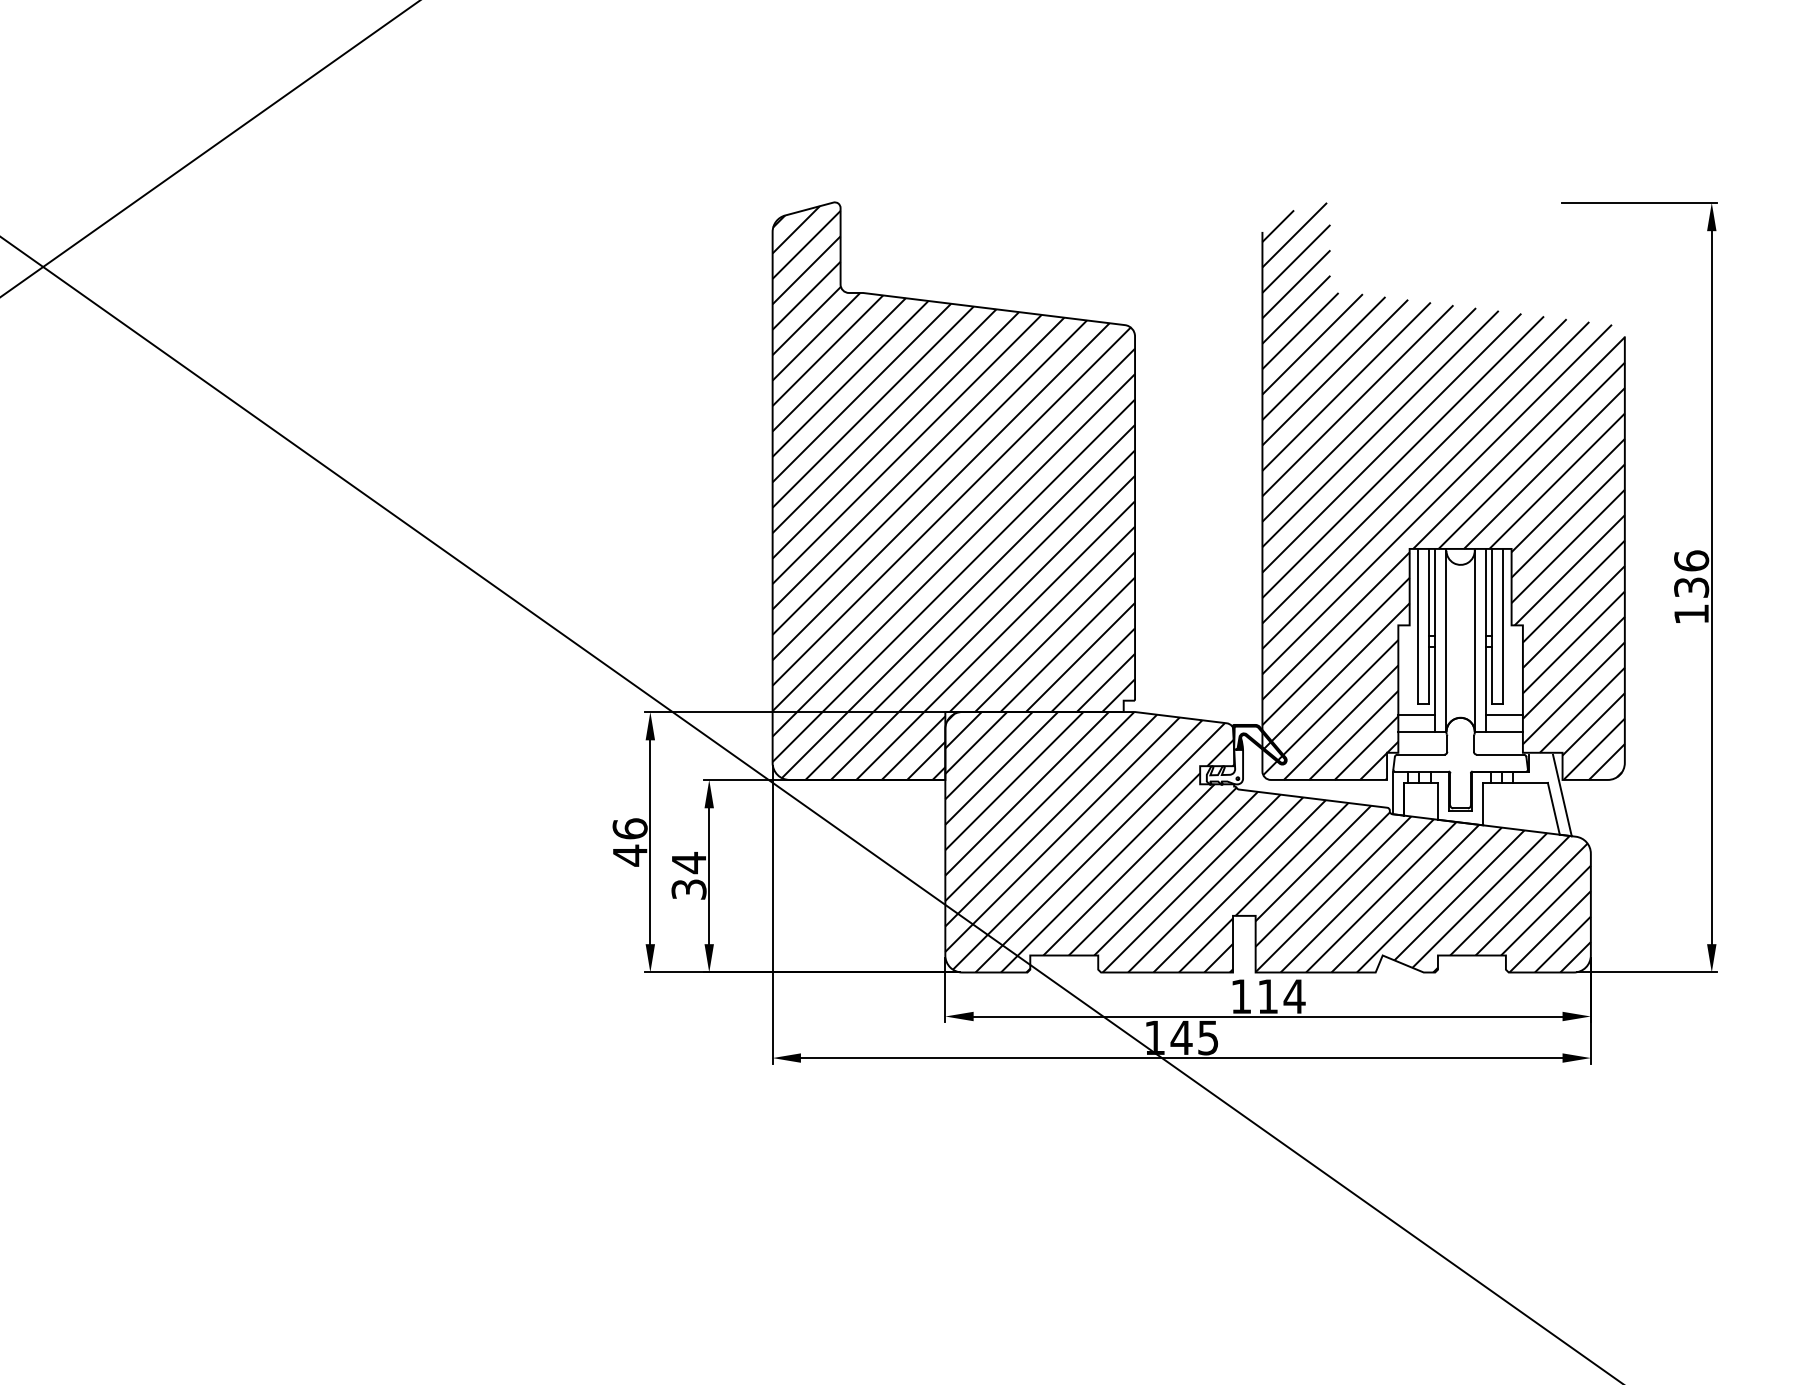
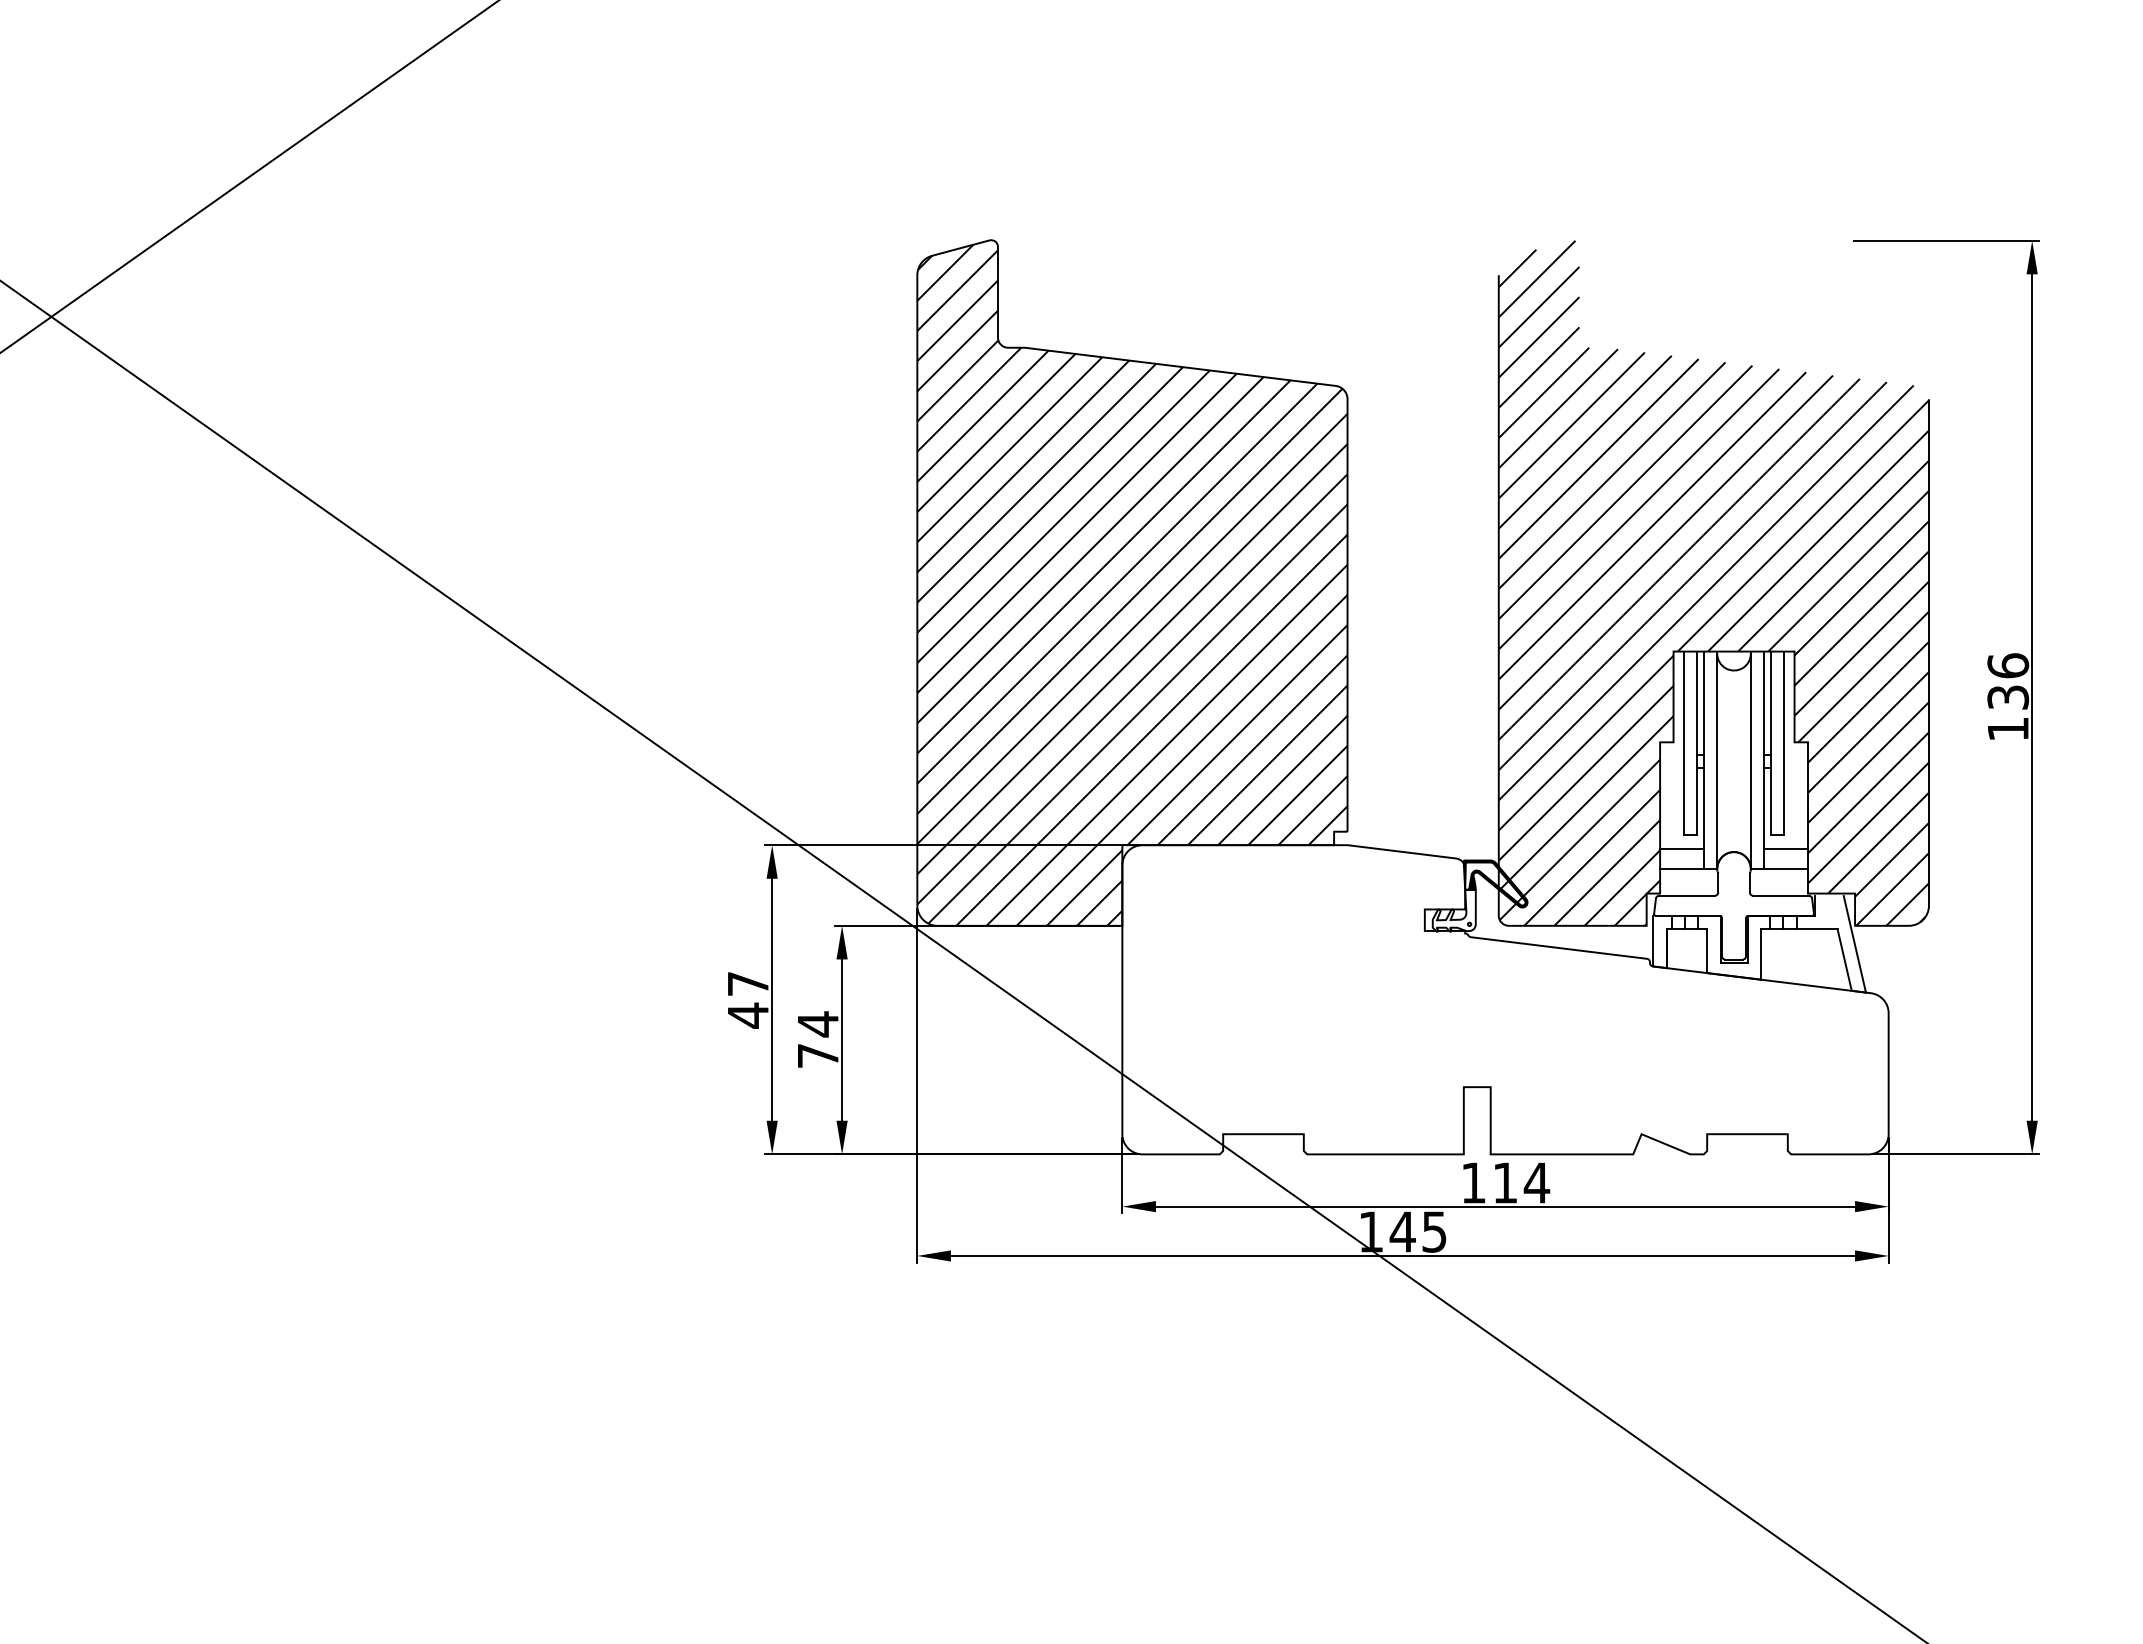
text: (630, 828) -> (748, 983), 46 -> 47
hatch: (1268, 842) -> (1505, 999), removed
text: (688, 889) -> (817, 1055), 34 -> 74

